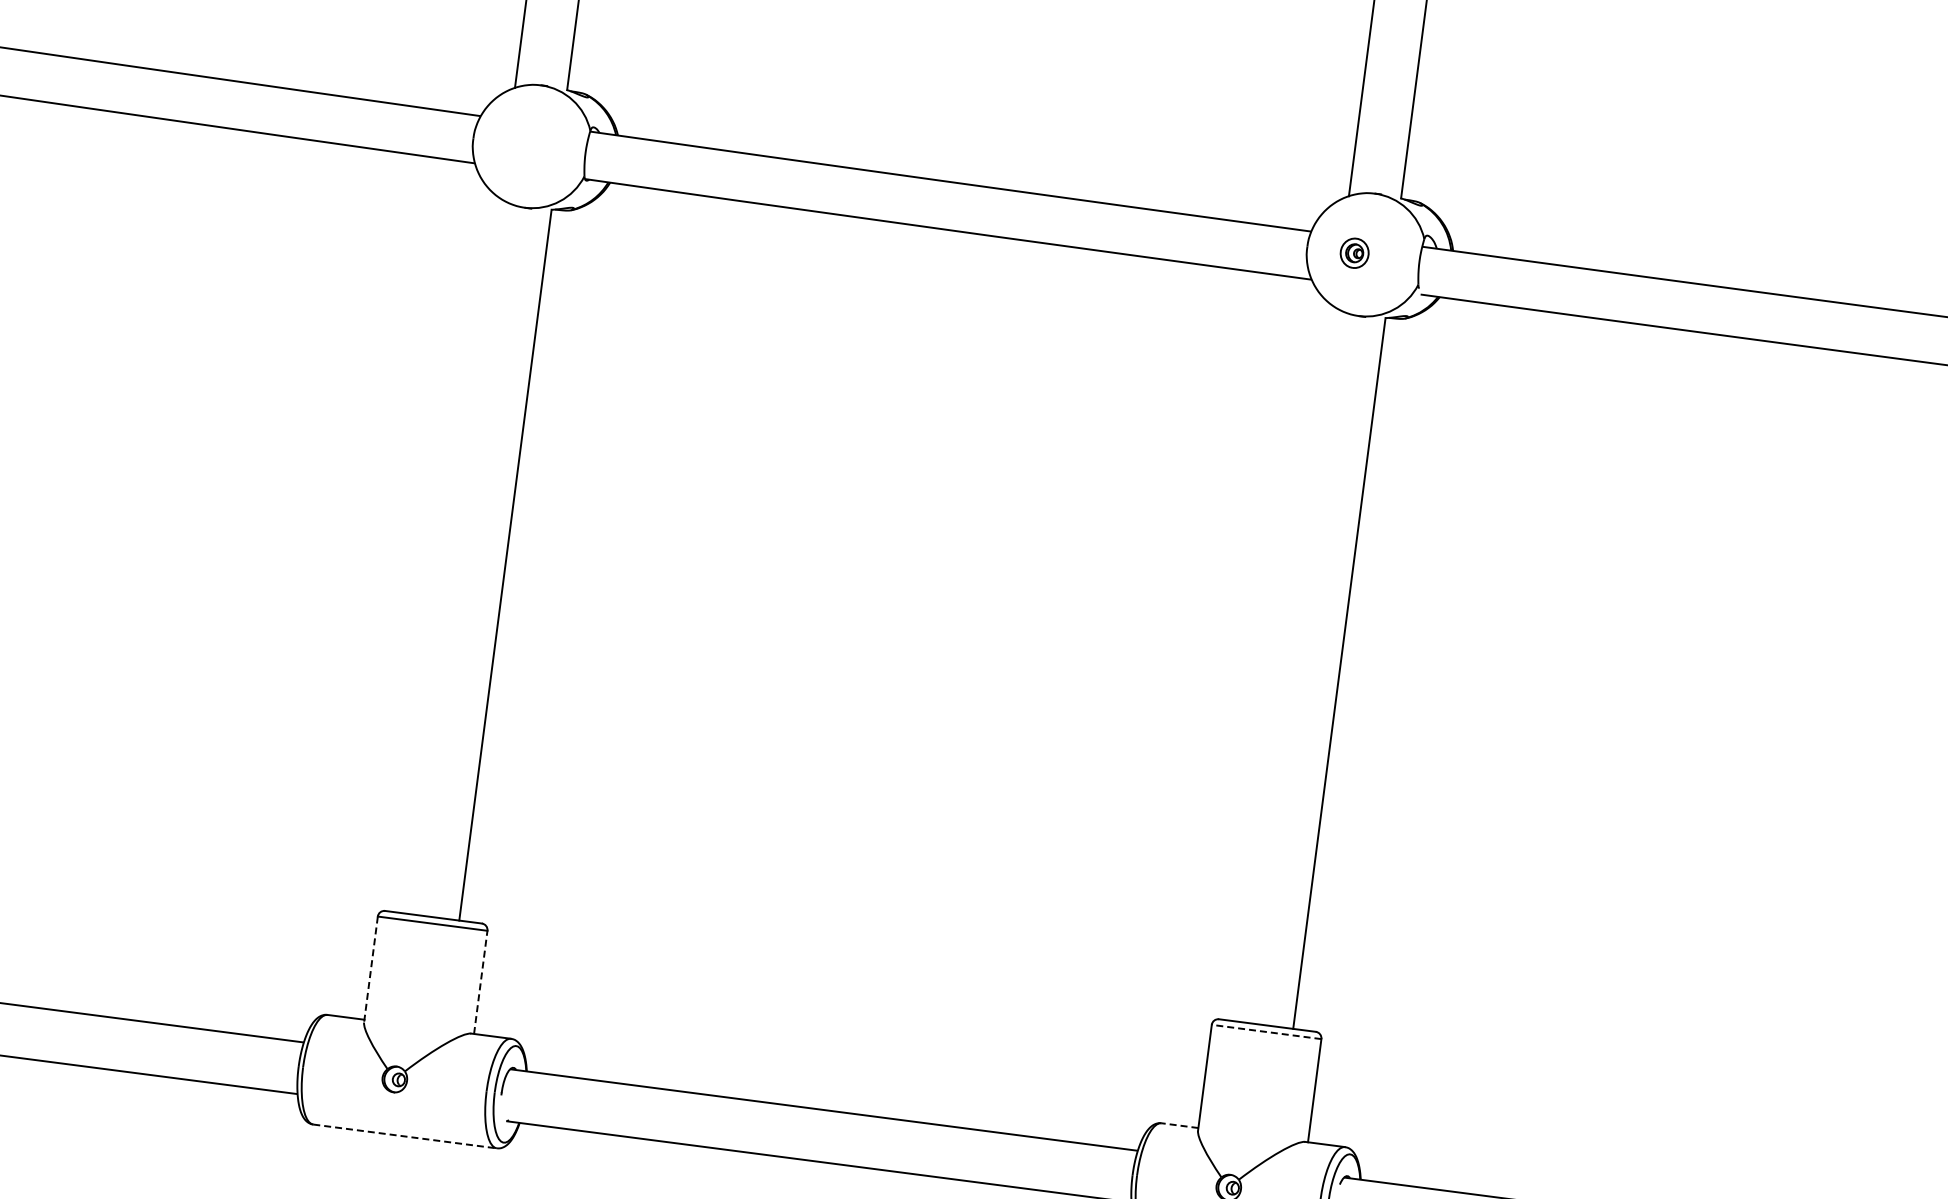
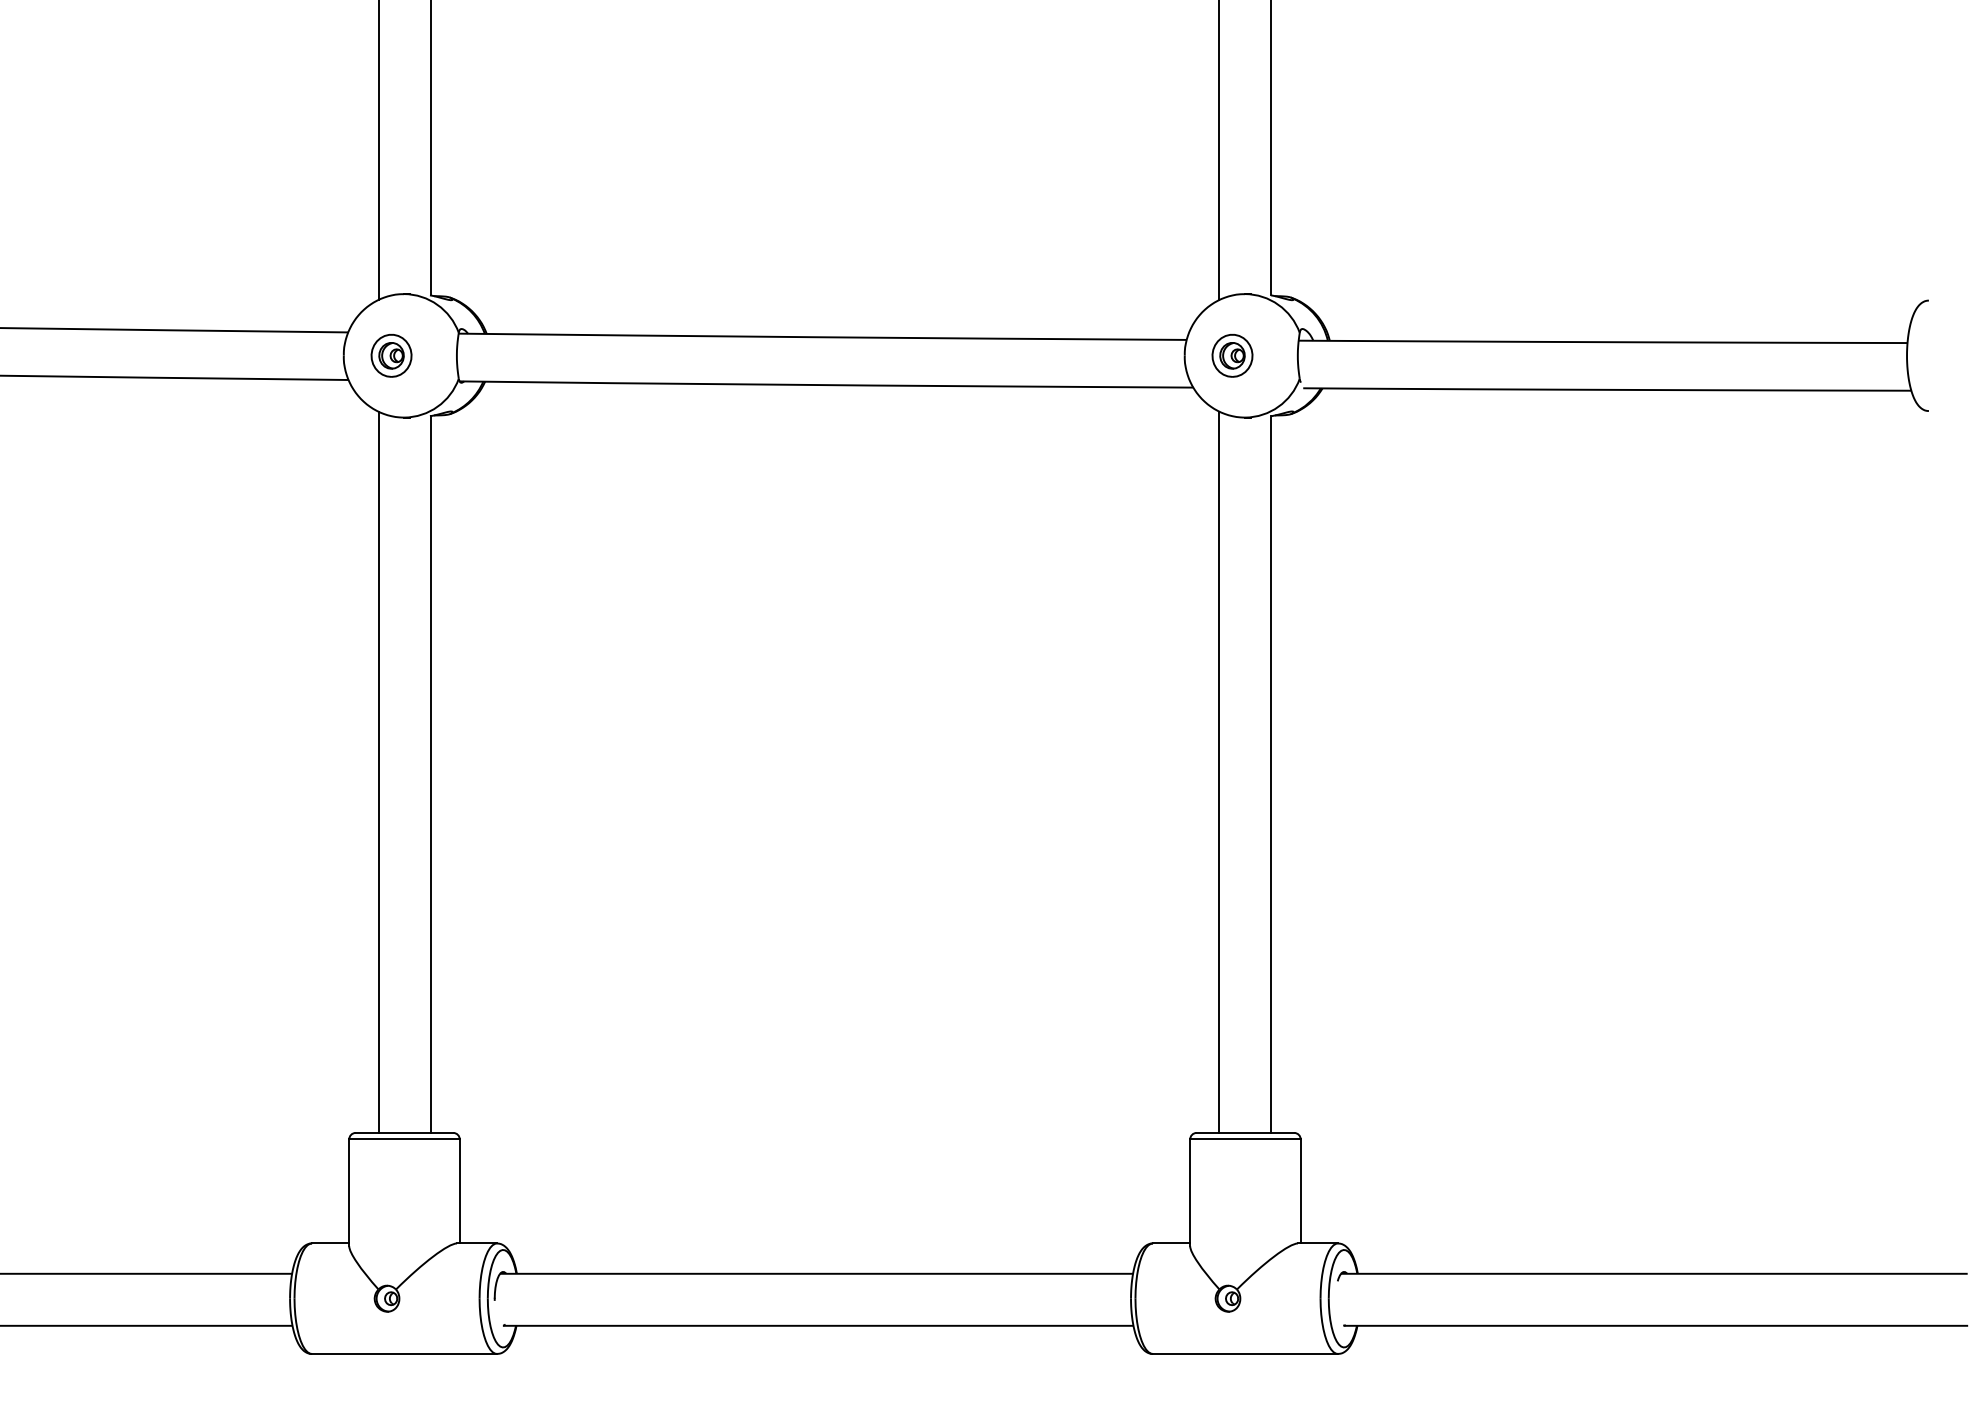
part: (520, 144) -> (391, 355), added
part: (1354, 252) -> (1232, 355), size x1.43
line: (454, 555) -> (378, 771), added
line: (1288, 663) -> (1219, 771), added
line: (371, 970) -> (349, 1193), dashed -> solid
line: (480, 981) -> (459, 1190), dashed -> solid
line: (1265, 1031) -> (1244, 1139), dashed -> solid
line: (1179, 1125) -> (1171, 1243), dashed -> solid
line: (405, 1135) -> (404, 1353), dashed -> solid

